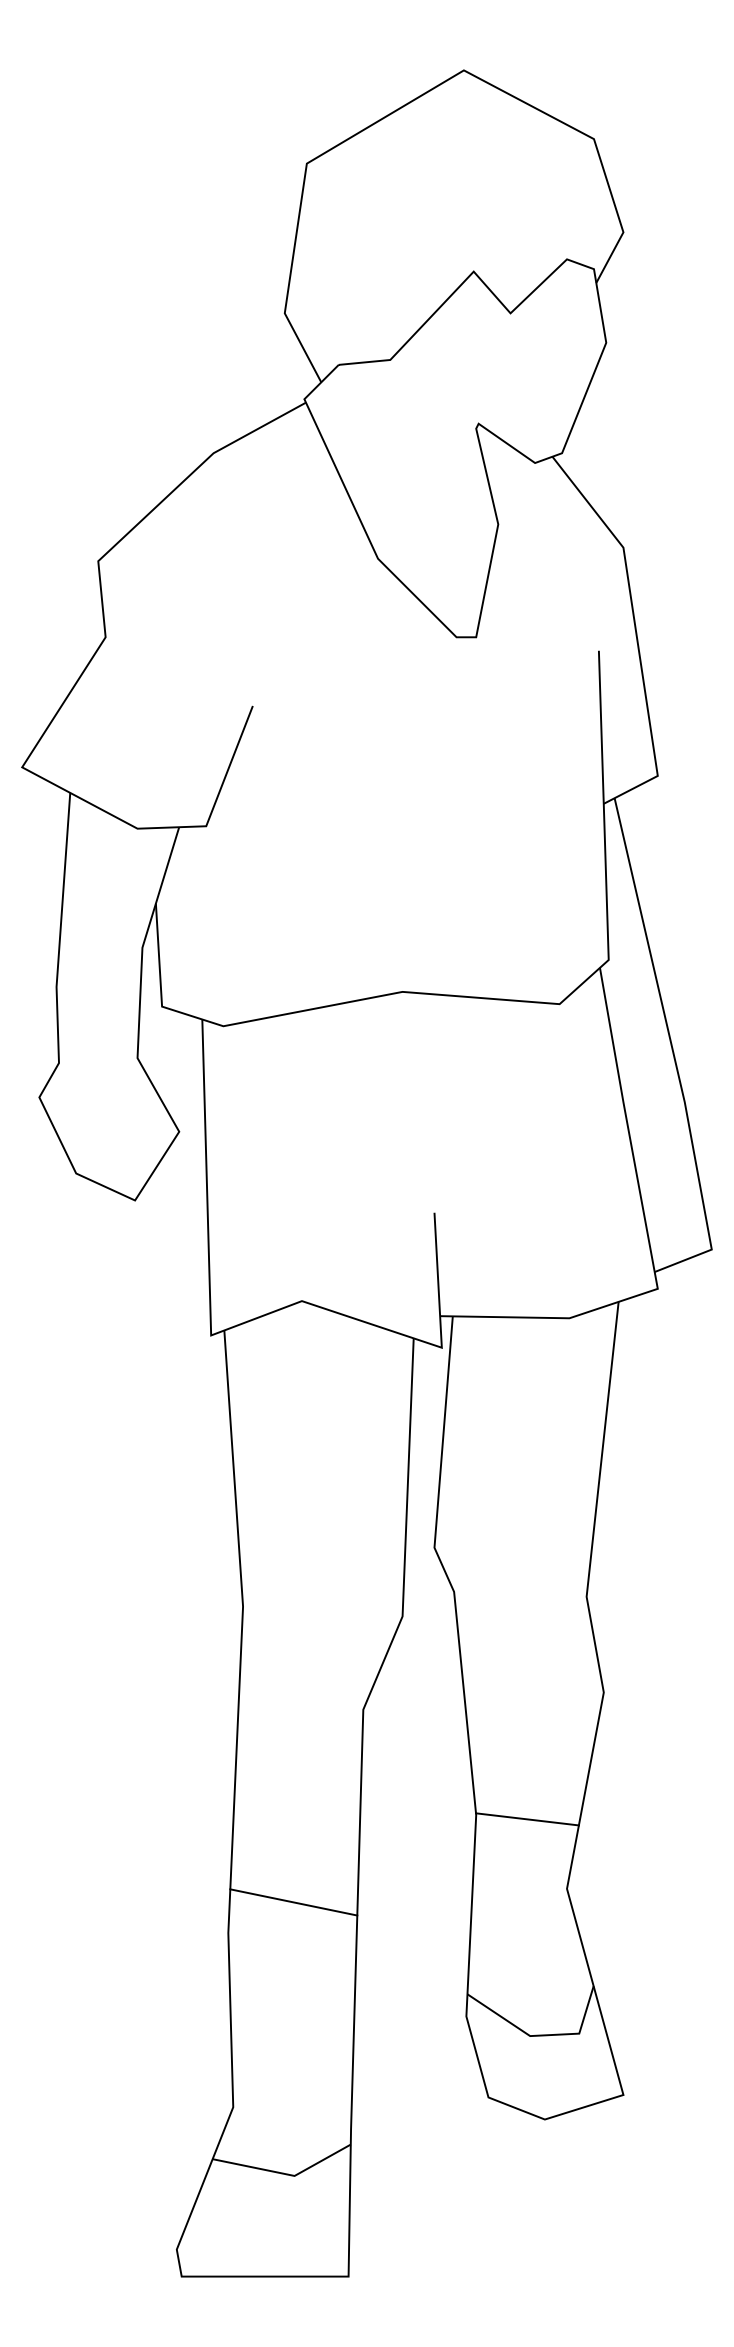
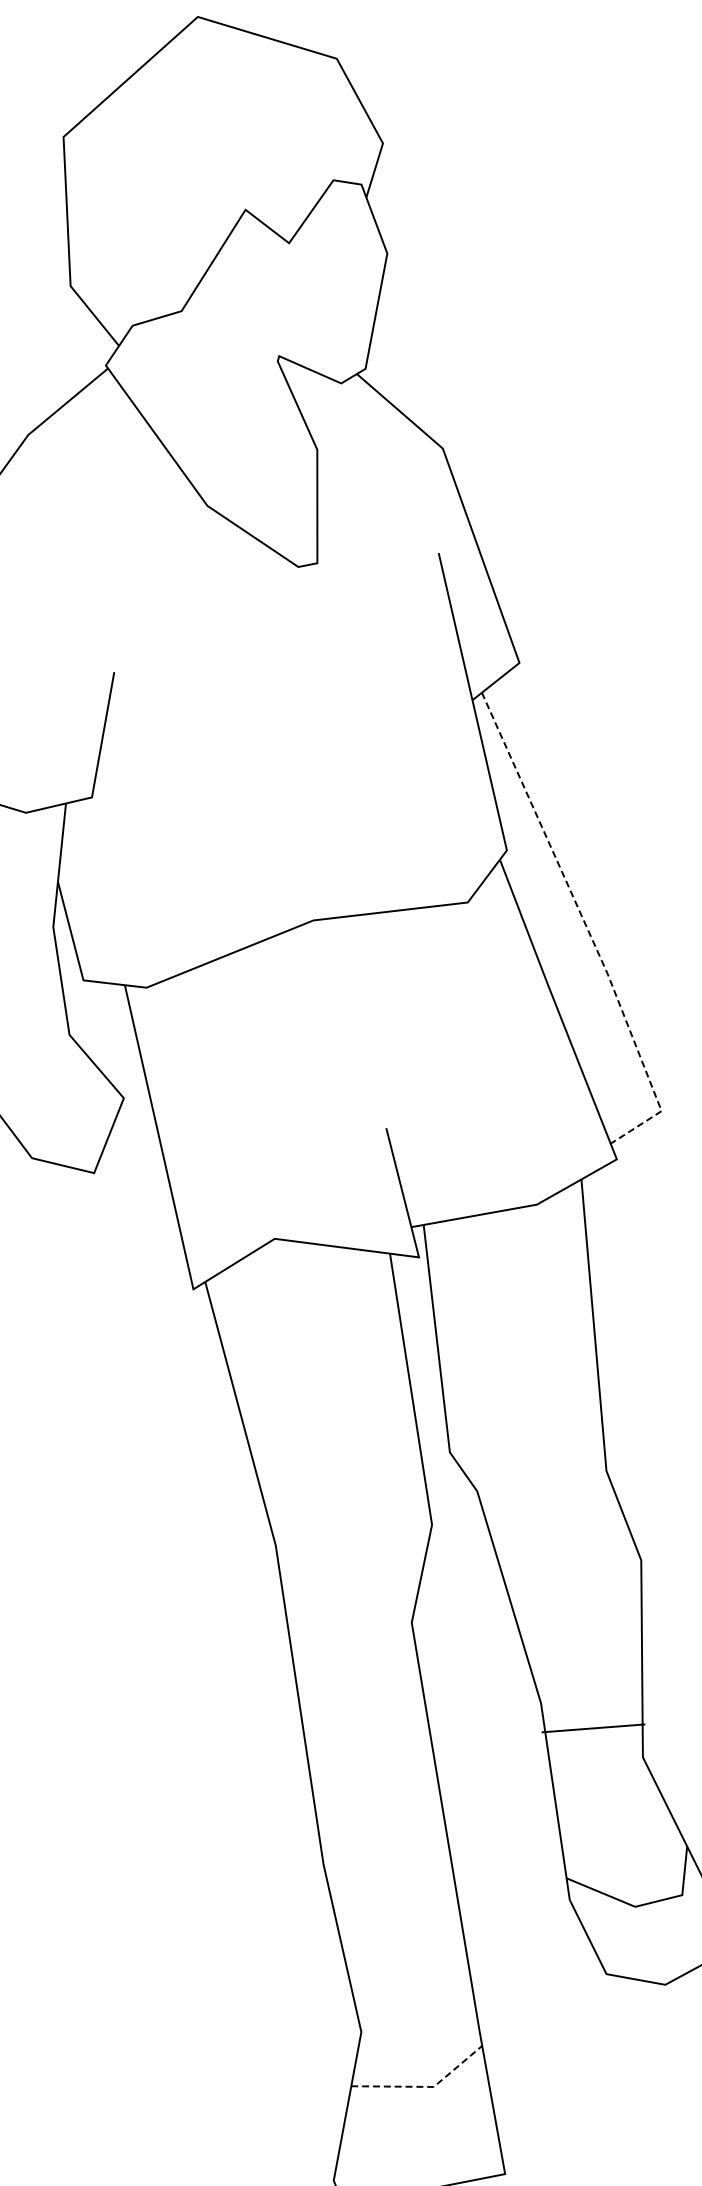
line: (673, 1054) -> (587, 929), solid -> dashed
line: (527, 1819) -> (593, 1728), moved
line: (293, 1902) -> (380, 1822), removed
line: (285, 2174) -> (424, 2087), solid -> dashed

